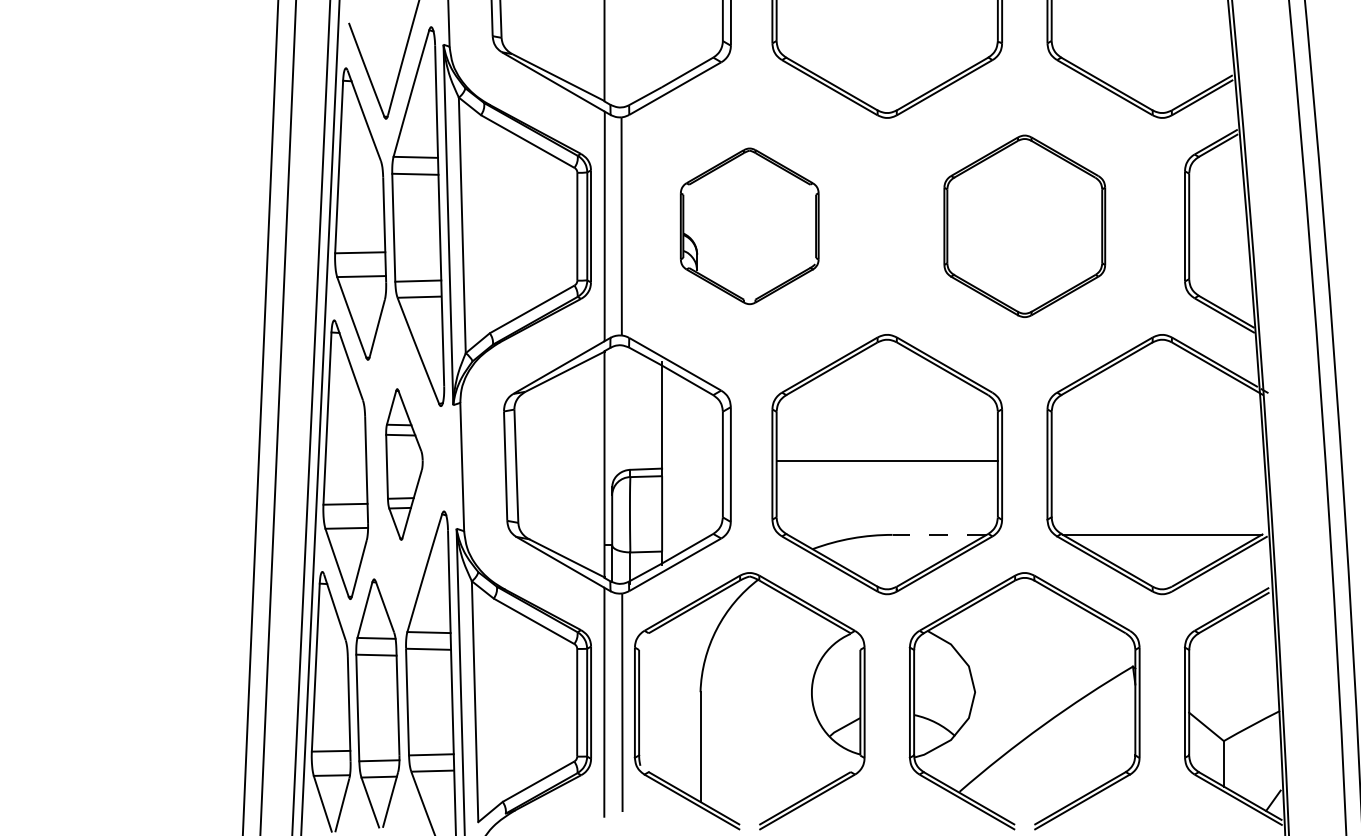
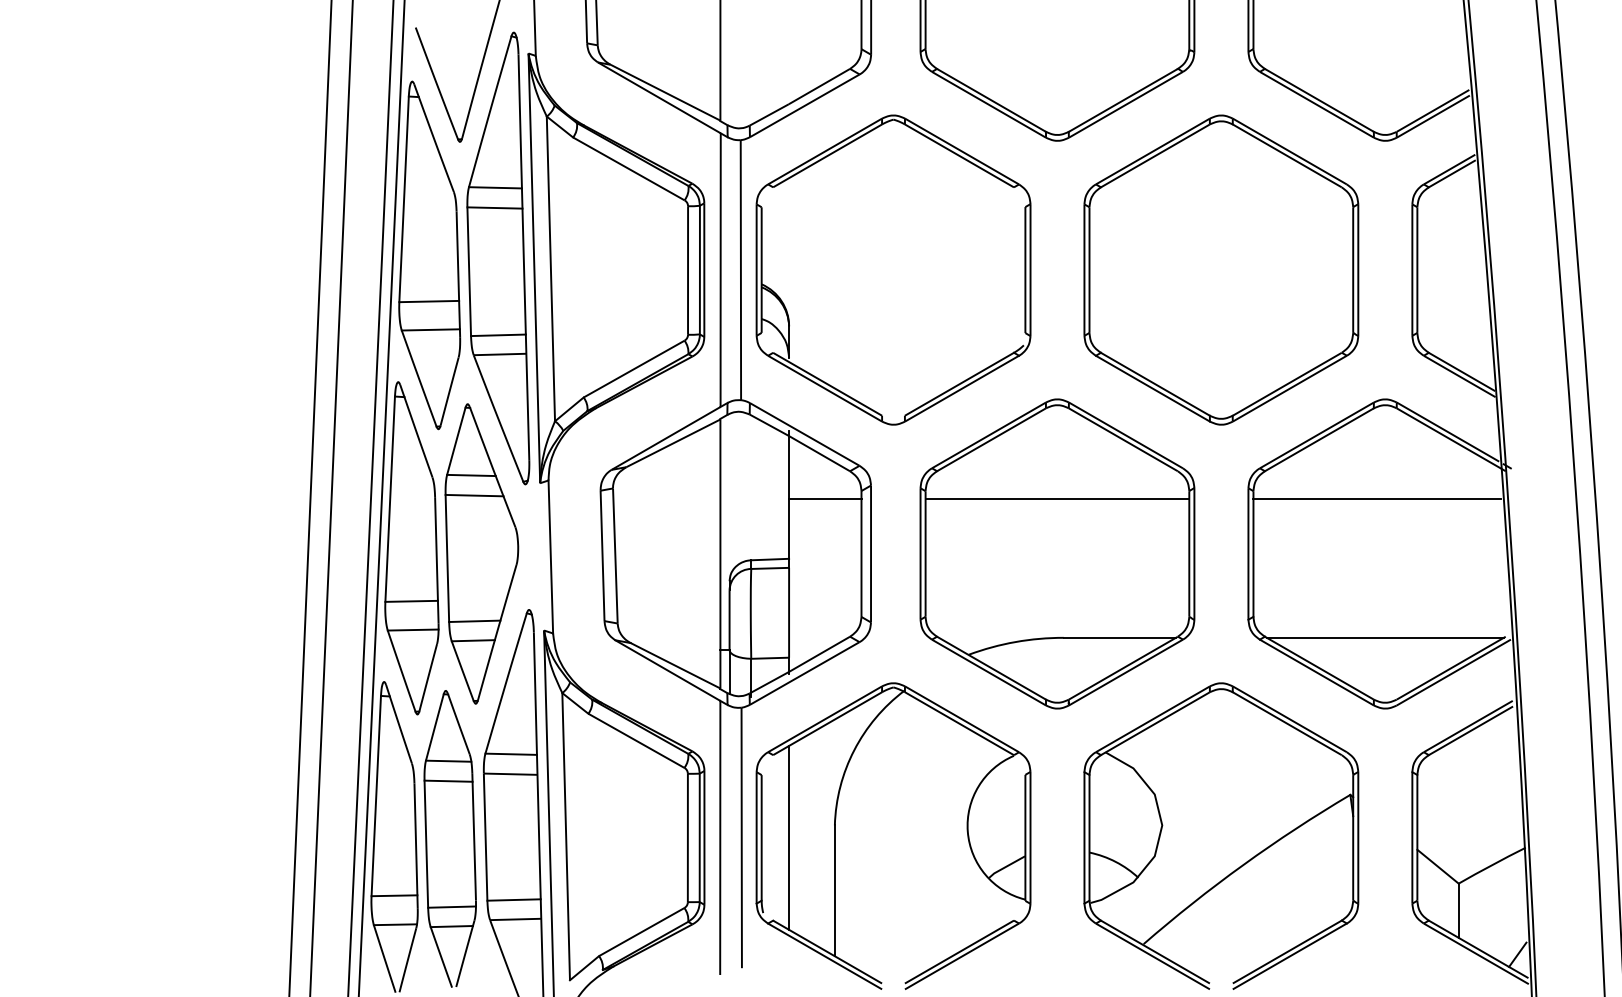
part: (749, 225) -> (893, 269), size x1.67
part: (1024, 225) -> (1221, 269), size x1.43
line: (692, 418) -> (825, 499), added
line: (1155, 418) -> (1377, 499), added
line: (887, 461) -> (1057, 499), moved
part: (404, 464) -> (481, 553), size x1.67
line: (939, 534) -> (1119, 637), dashed -> solid
line: (662, 702) -> (789, 837), added

